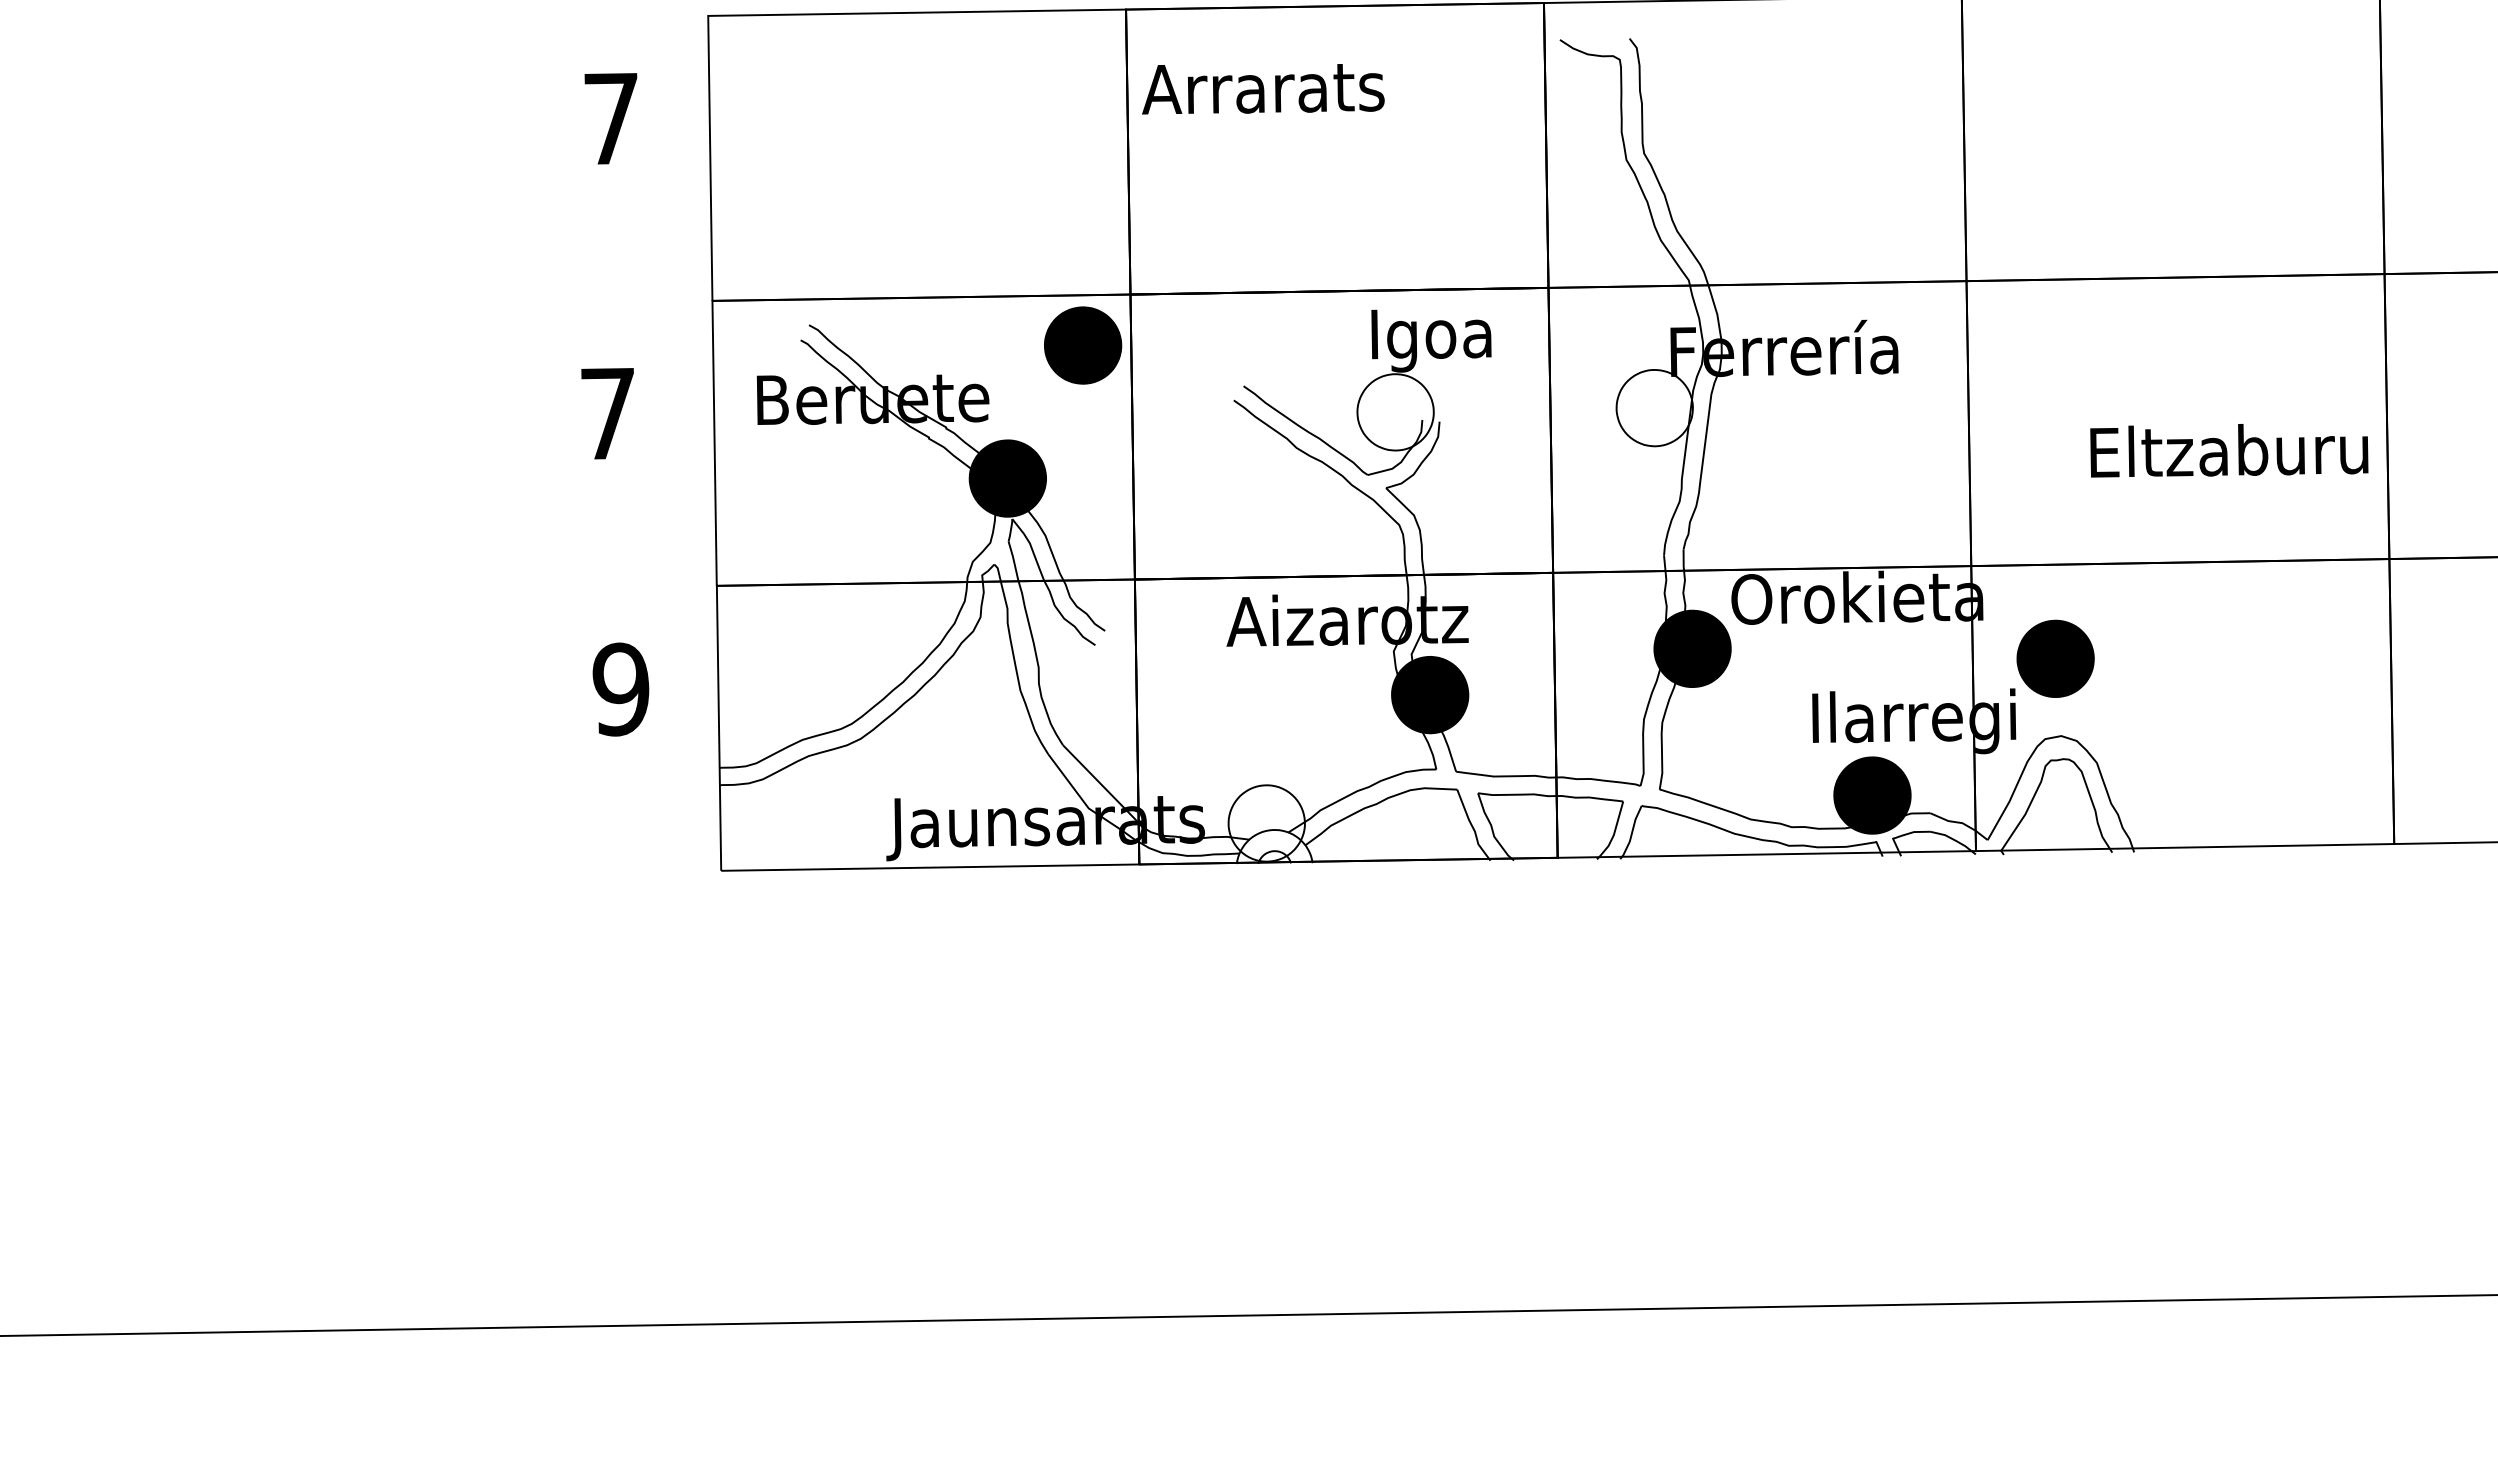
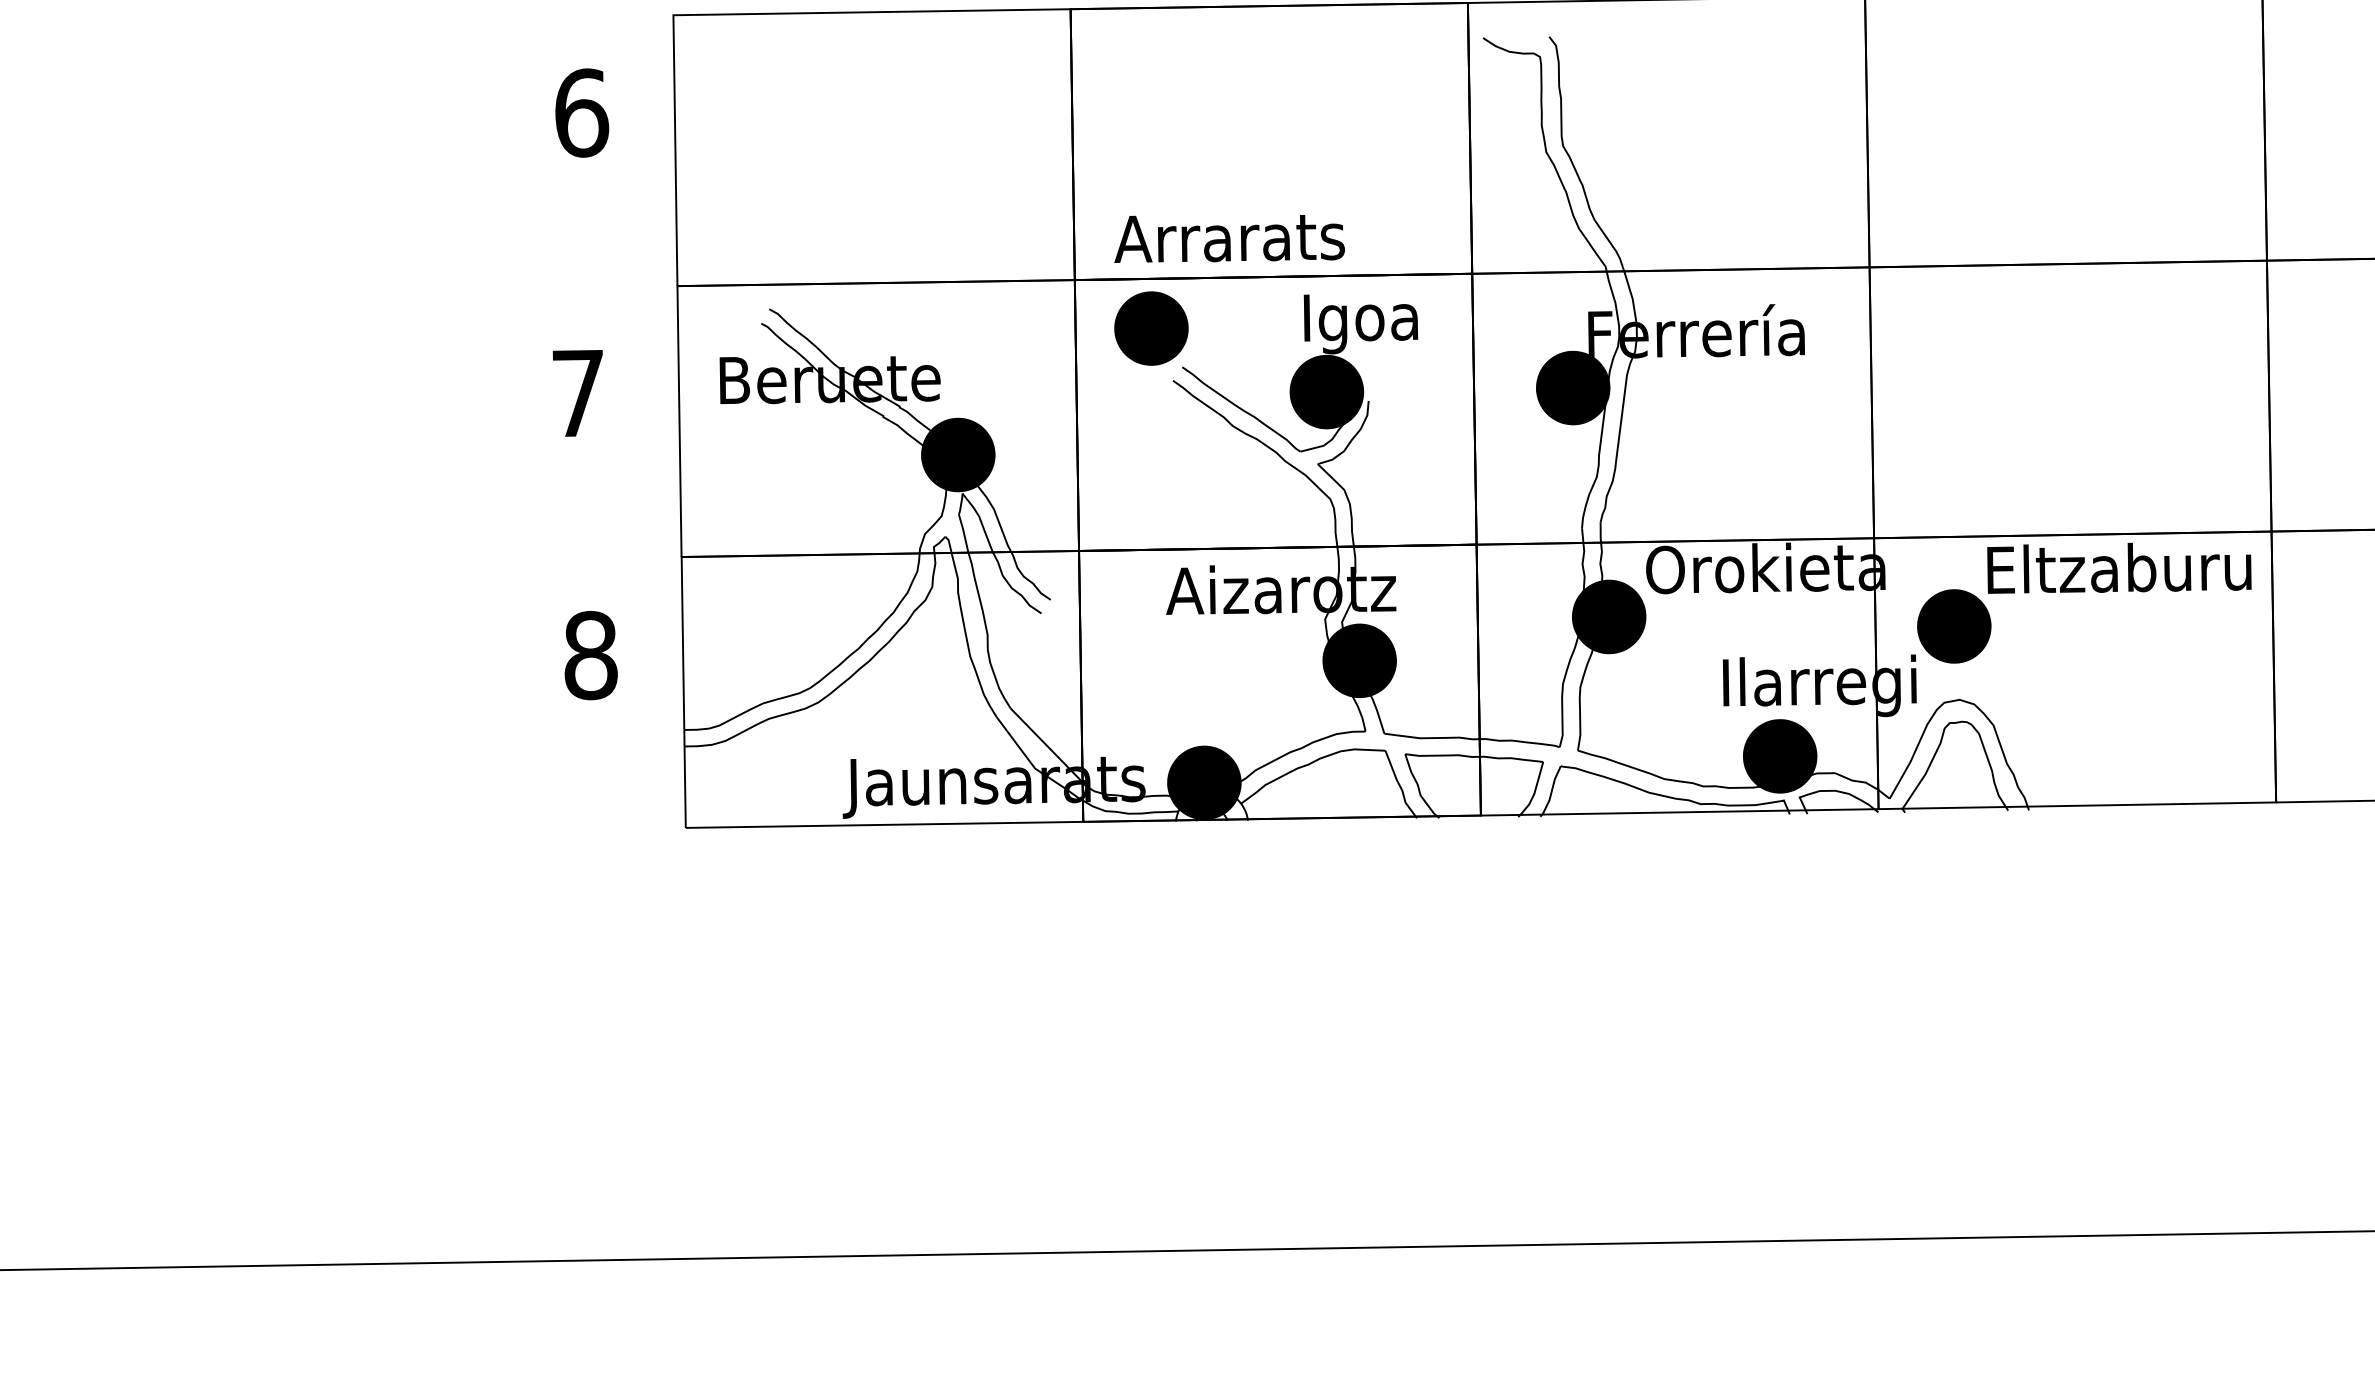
text: (1263, 89) -> (1229, 239), moved
text: (612, 118) -> (582, 112), 7 -> 6
part: (1083, 345) -> (1151, 328), moved
fill: (1654, 407) -> (1572, 387), added
fill: (1395, 412) -> (1326, 392), added
text: (2229, 450) -> (2119, 568), moved
text: (620, 689) -> (590, 655), 9 -> 8
fill: (1266, 823) -> (1204, 782), added

